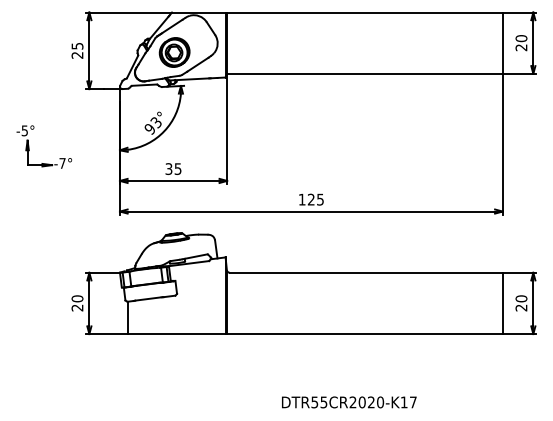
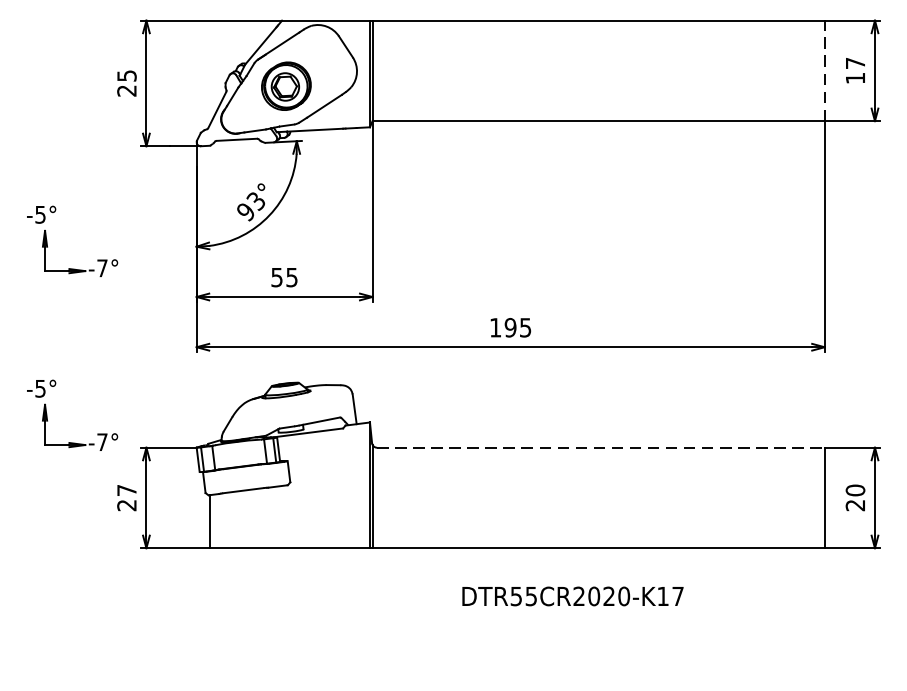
line: (502, 43) -> (824, 71), solid -> dashed
text: (521, 43) -> (855, 71), 20 -> 17
text: (168, 168) -> (276, 276), 35 -> 55
text: (310, 199) -> (509, 327), 125 -> 195
part: (29, 252) -> (48, 414), added
line: (366, 272) -> (601, 447), solid -> dashed
text: (77, 298) -> (126, 489), 20 -> 27
text: (349, 402) -> (573, 596), moved

